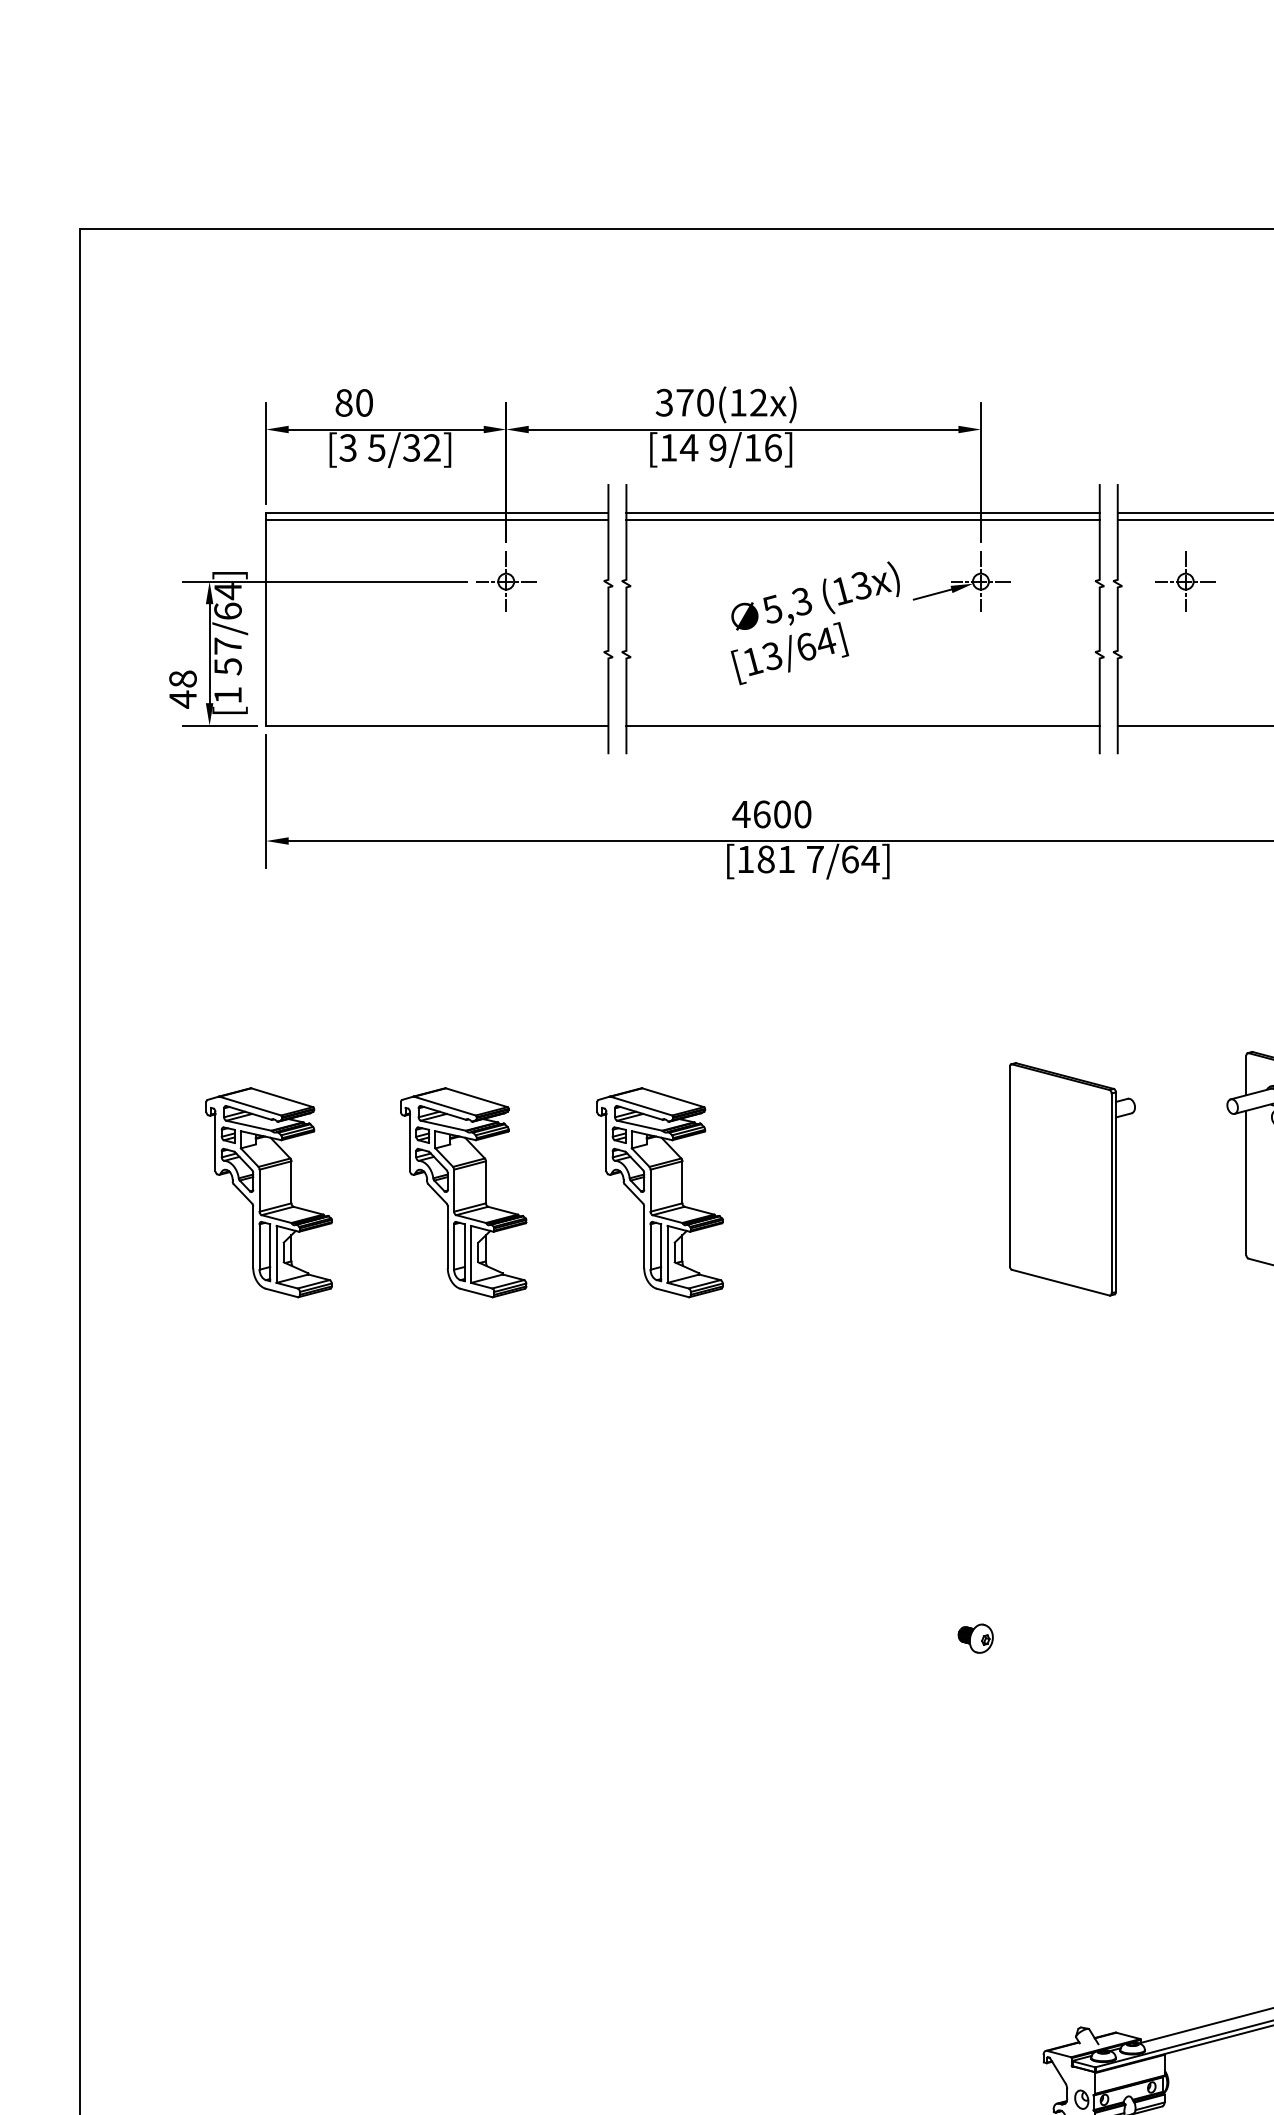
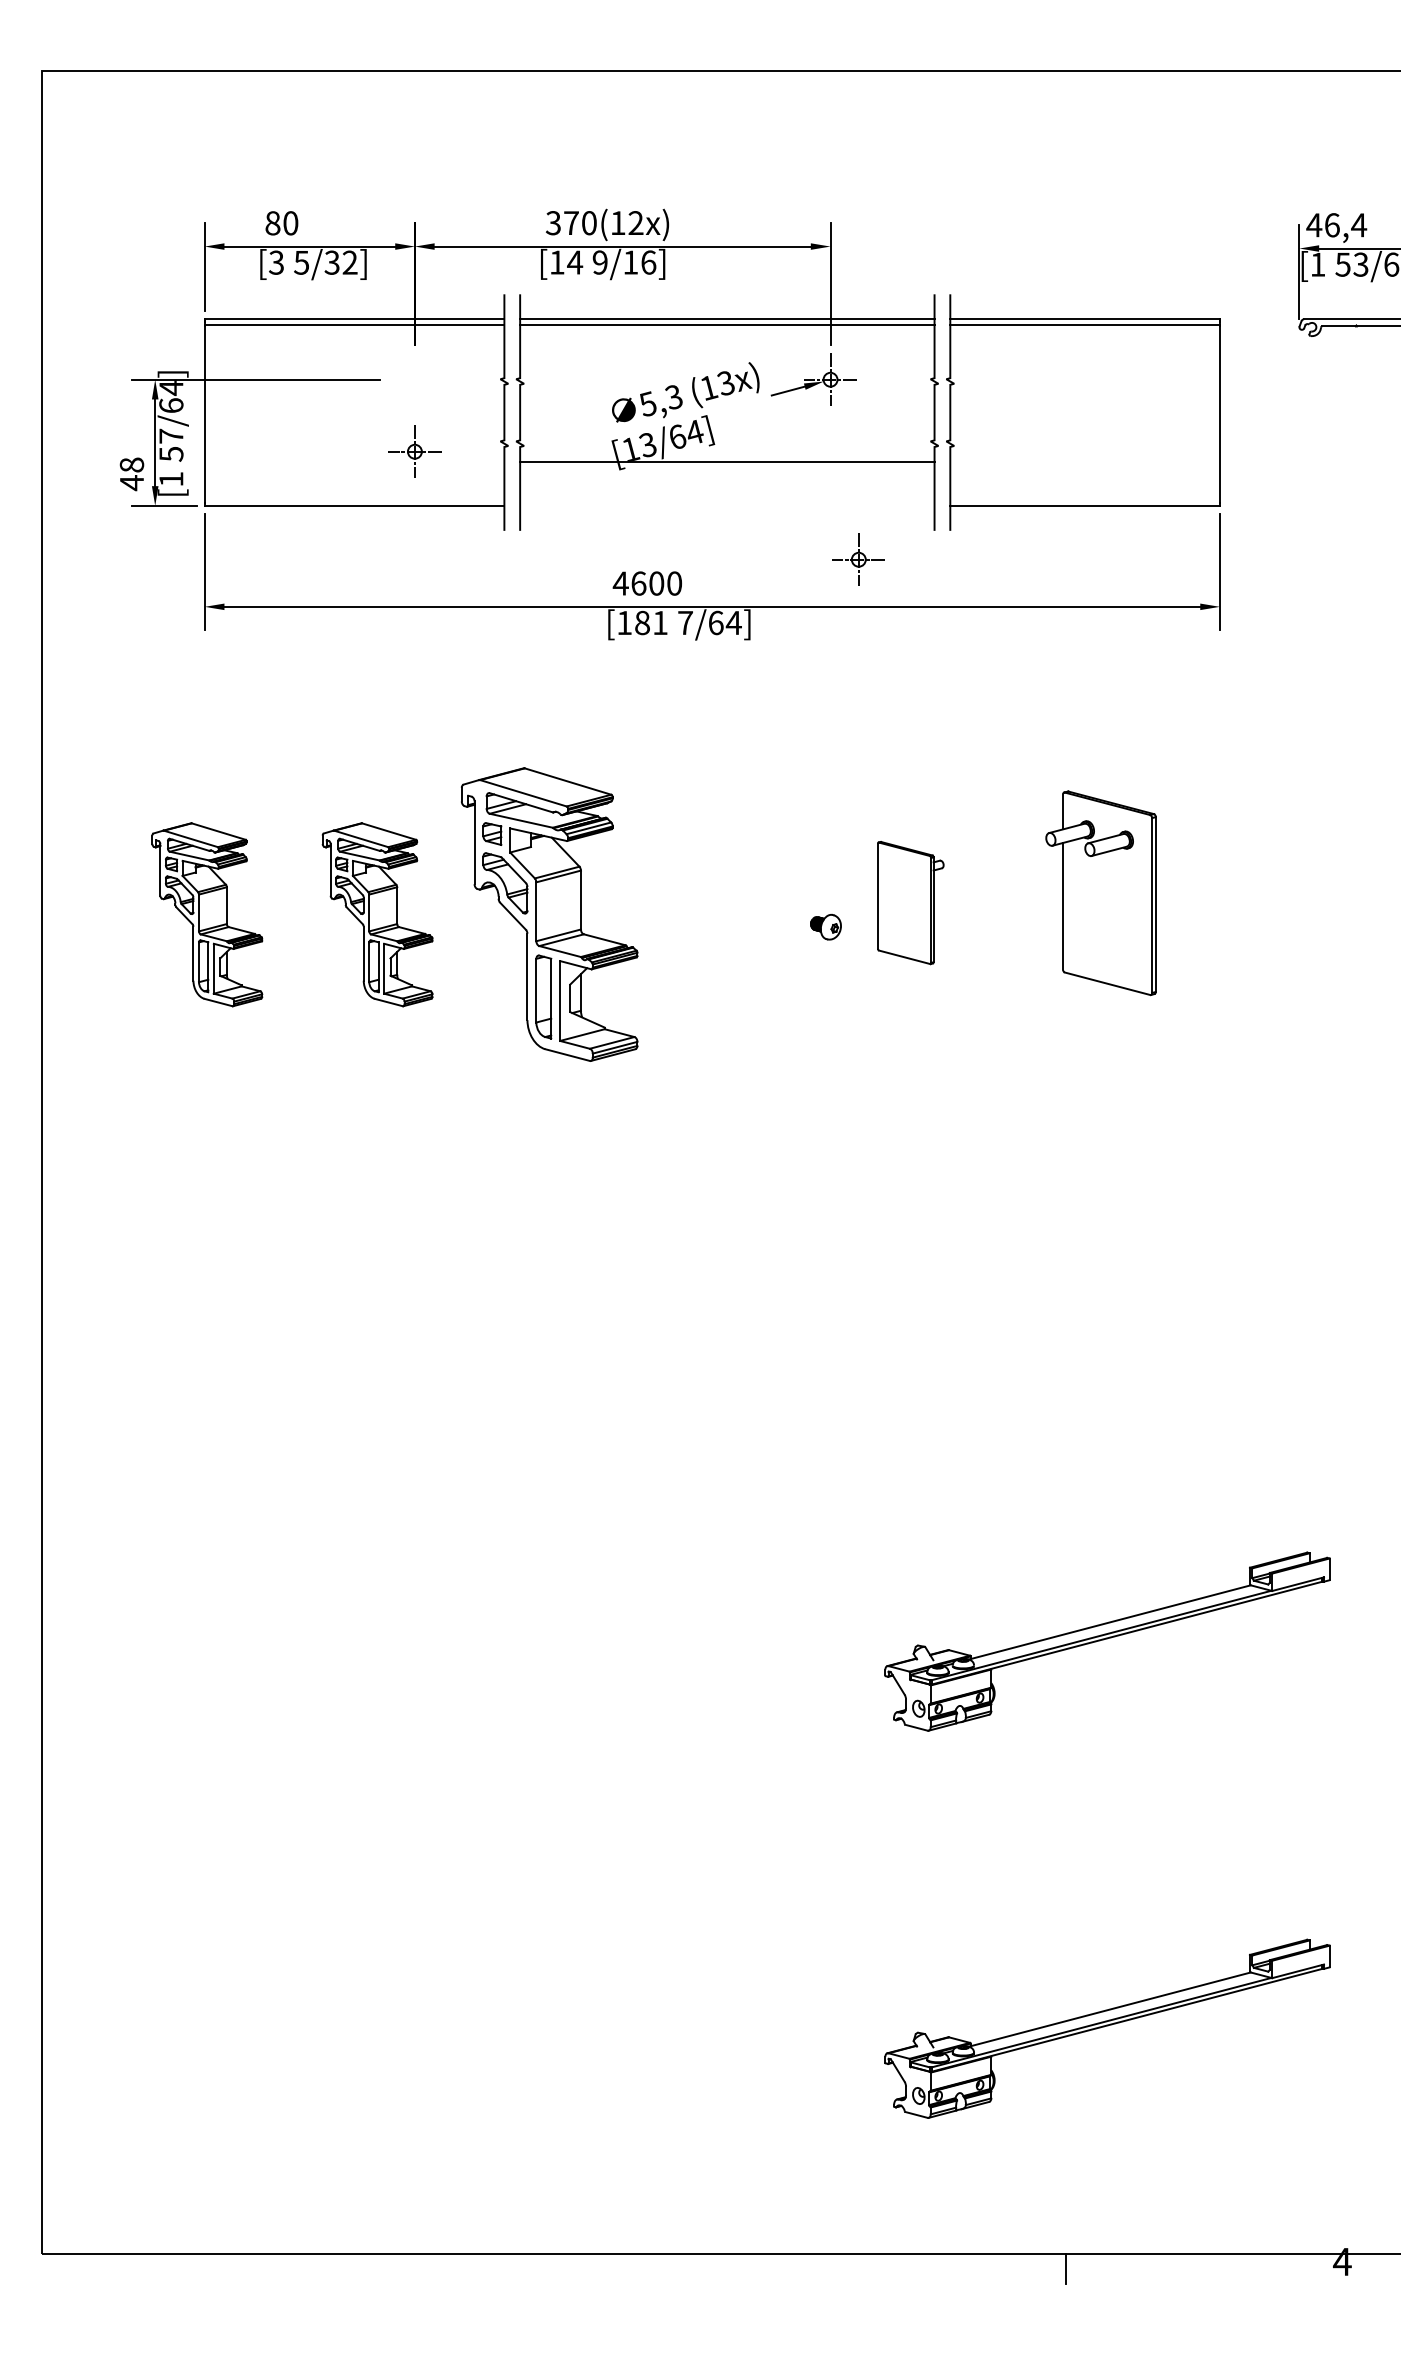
part: (505, 581) -> (414, 451), moved
part: (1185, 581) -> (858, 559), moved
line: (863, 725) -> (727, 461), moved
part: (1072, 1178) -> (910, 902), size x0.6
part: (659, 1192) -> (549, 914), size x1.6
part: (975, 1639) -> (825, 927), moved

